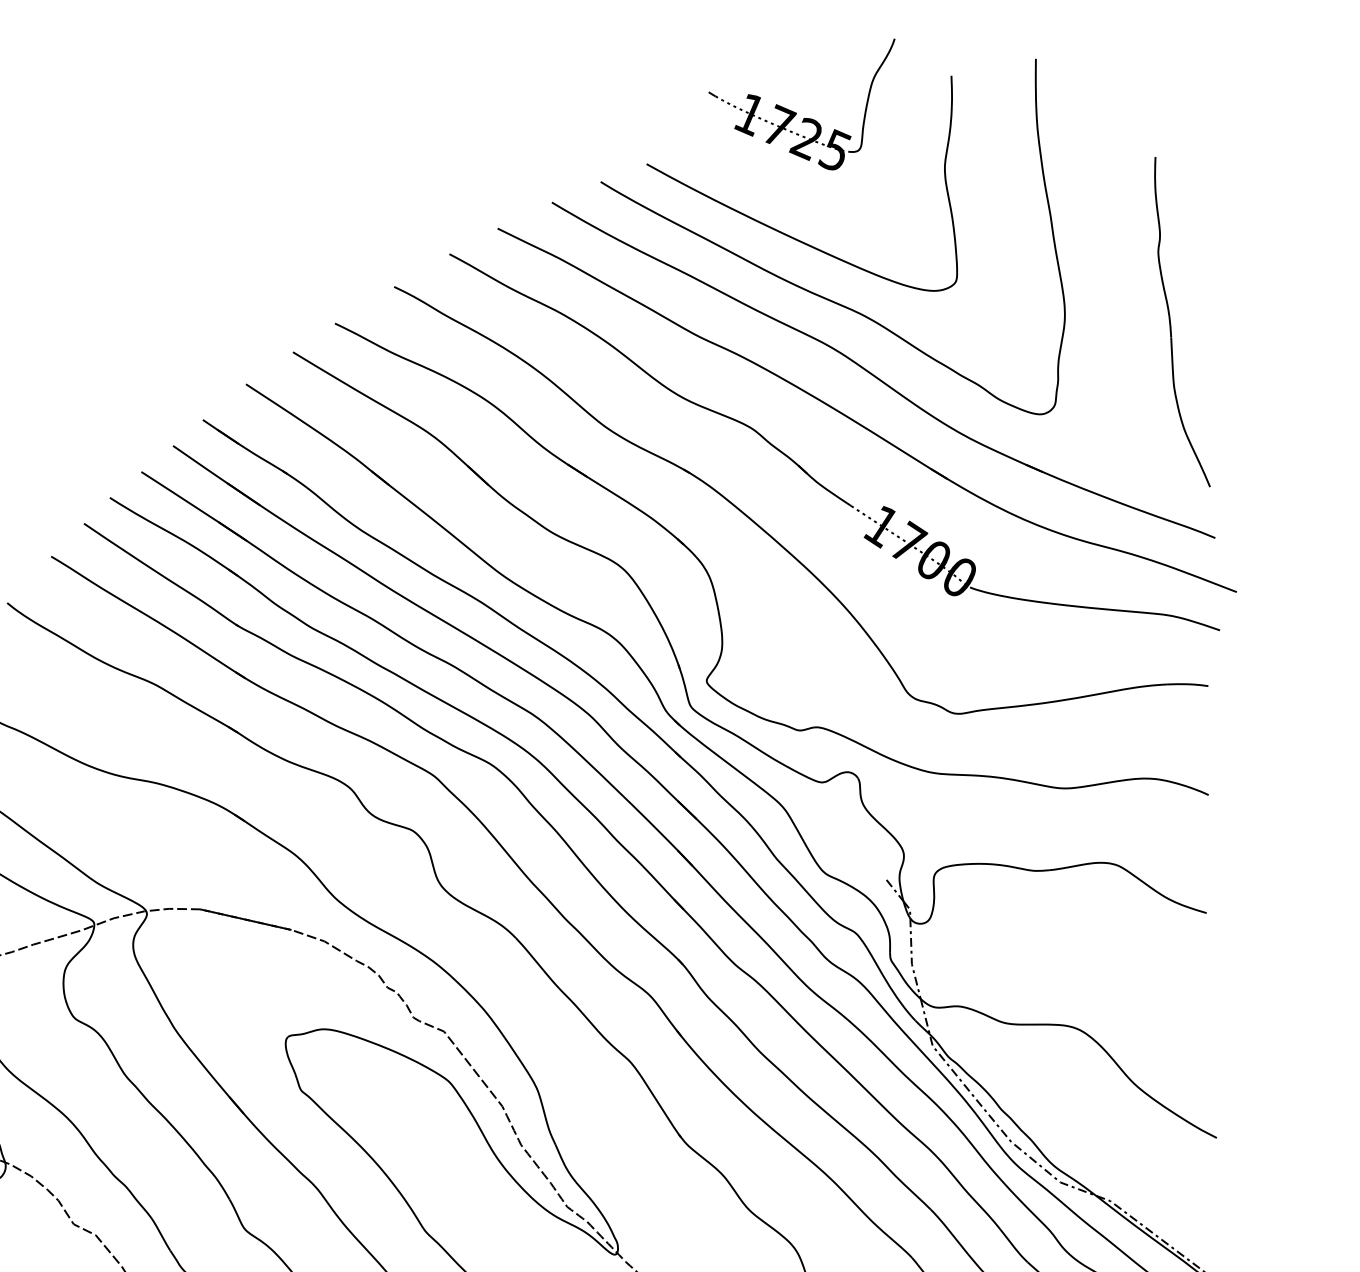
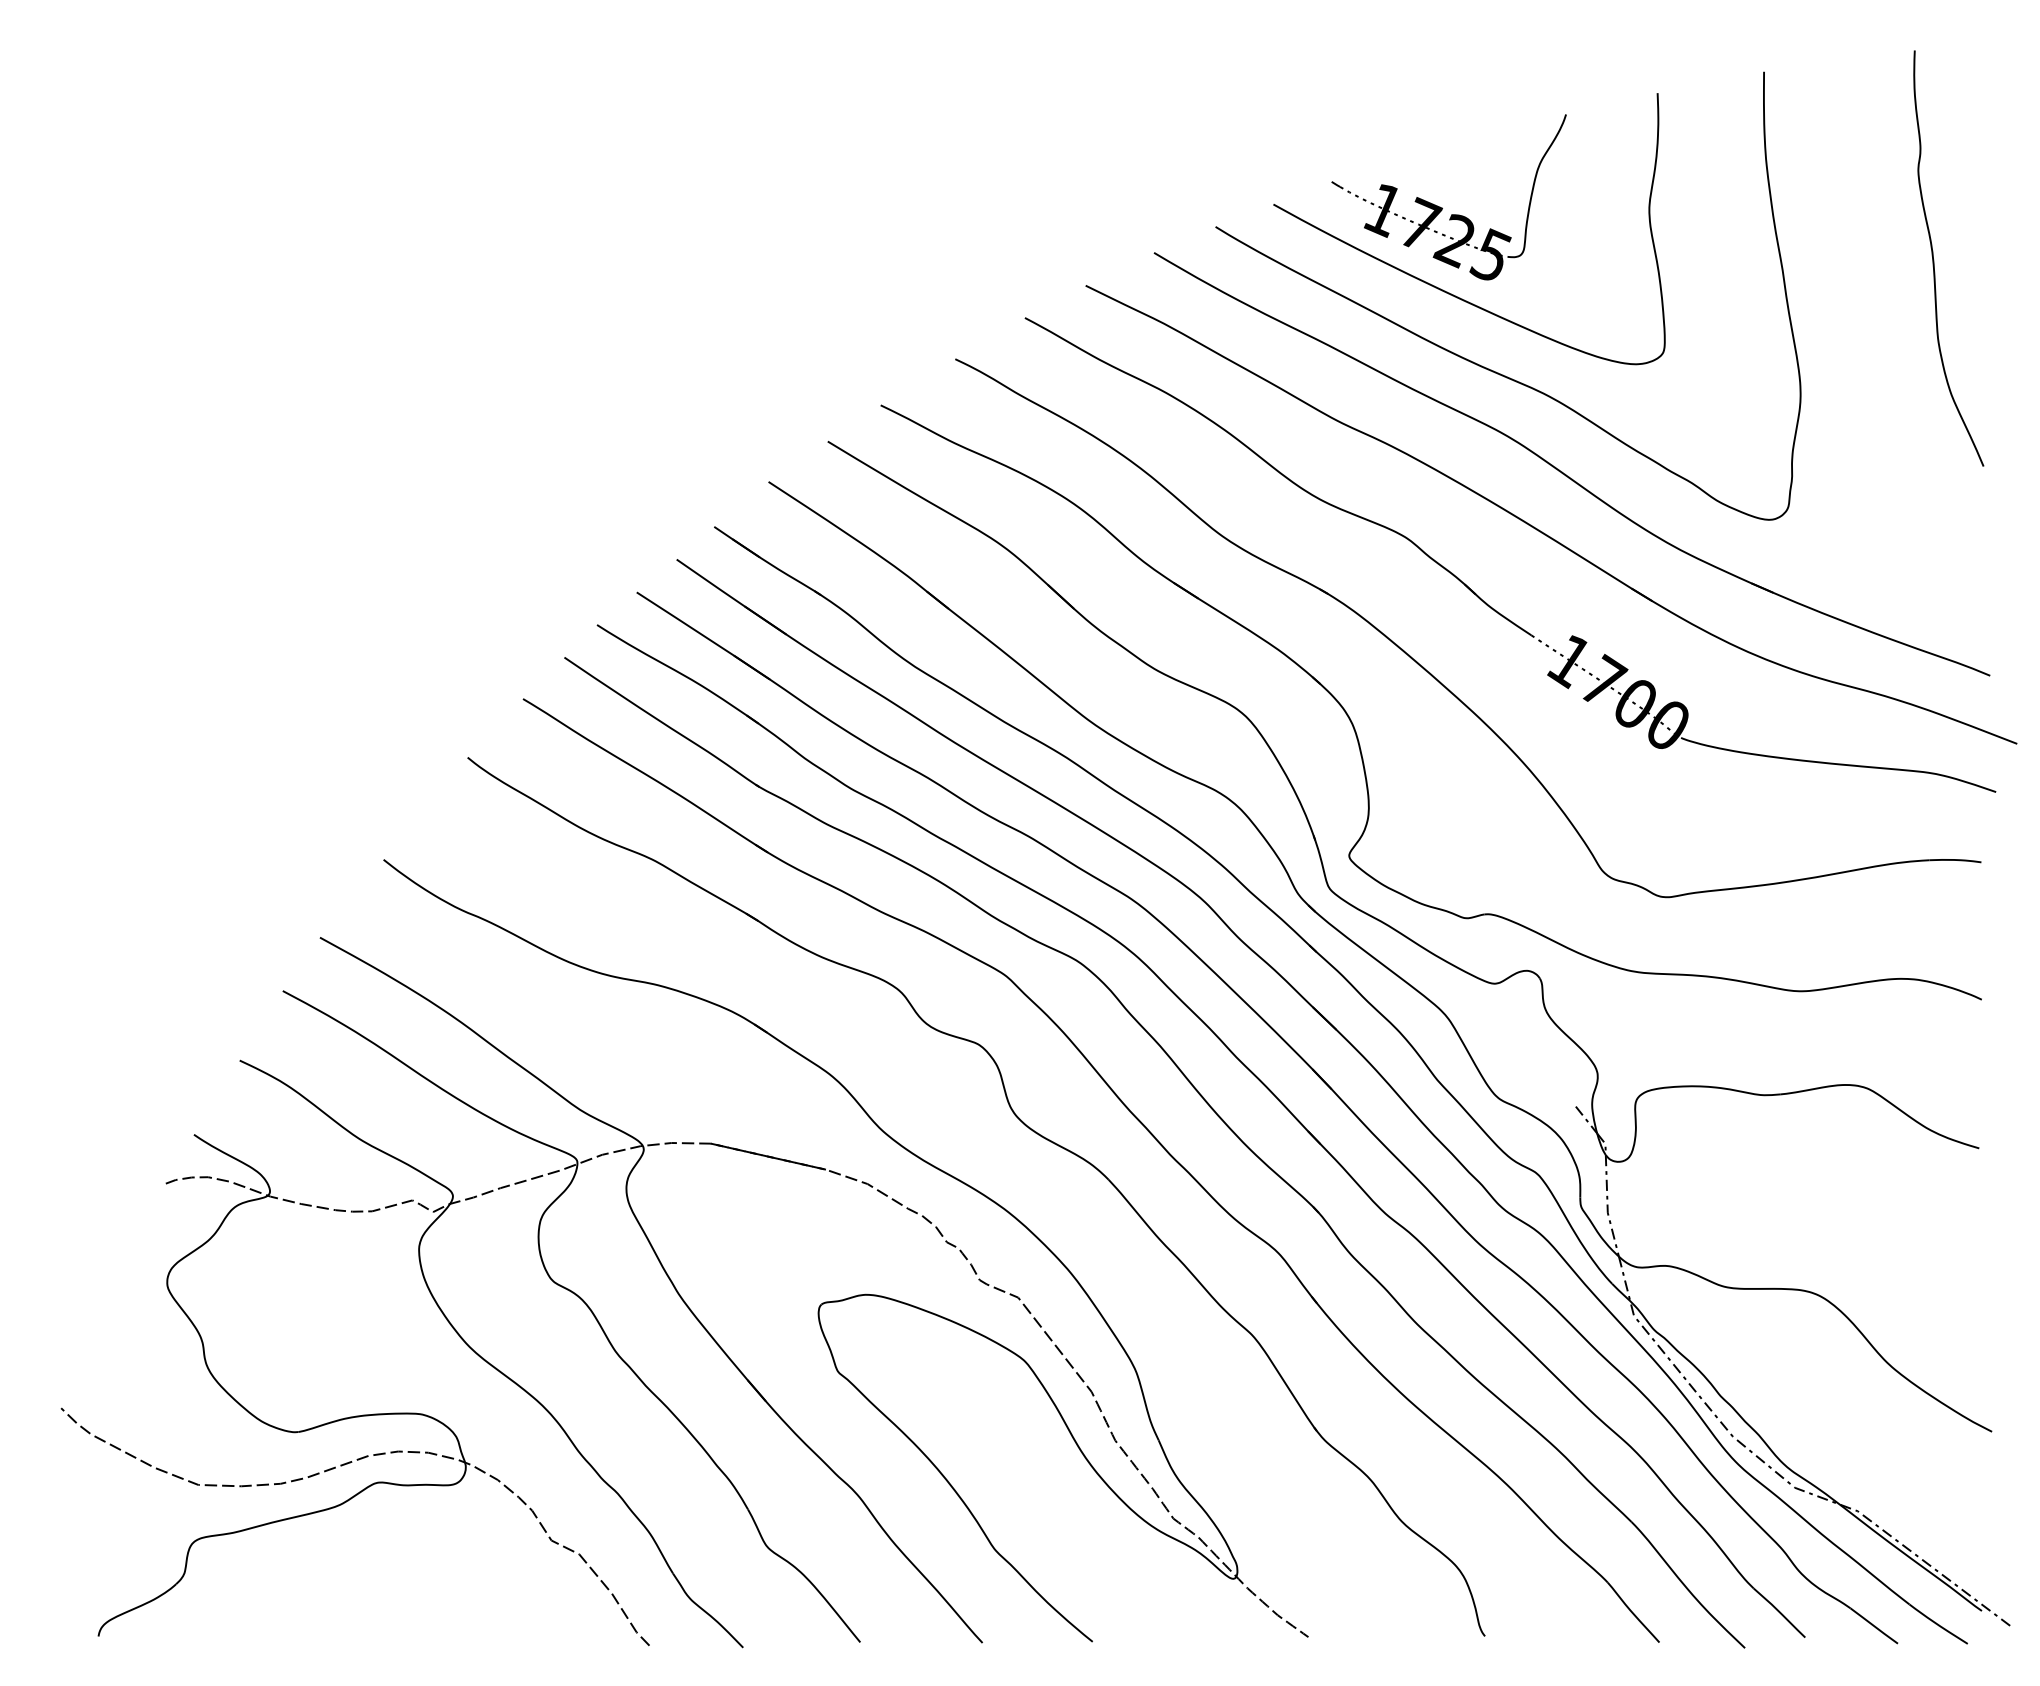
part: (796, 112) -> (1442, 207), moved
part: (1171, 322) -> (1934, 259), moved

